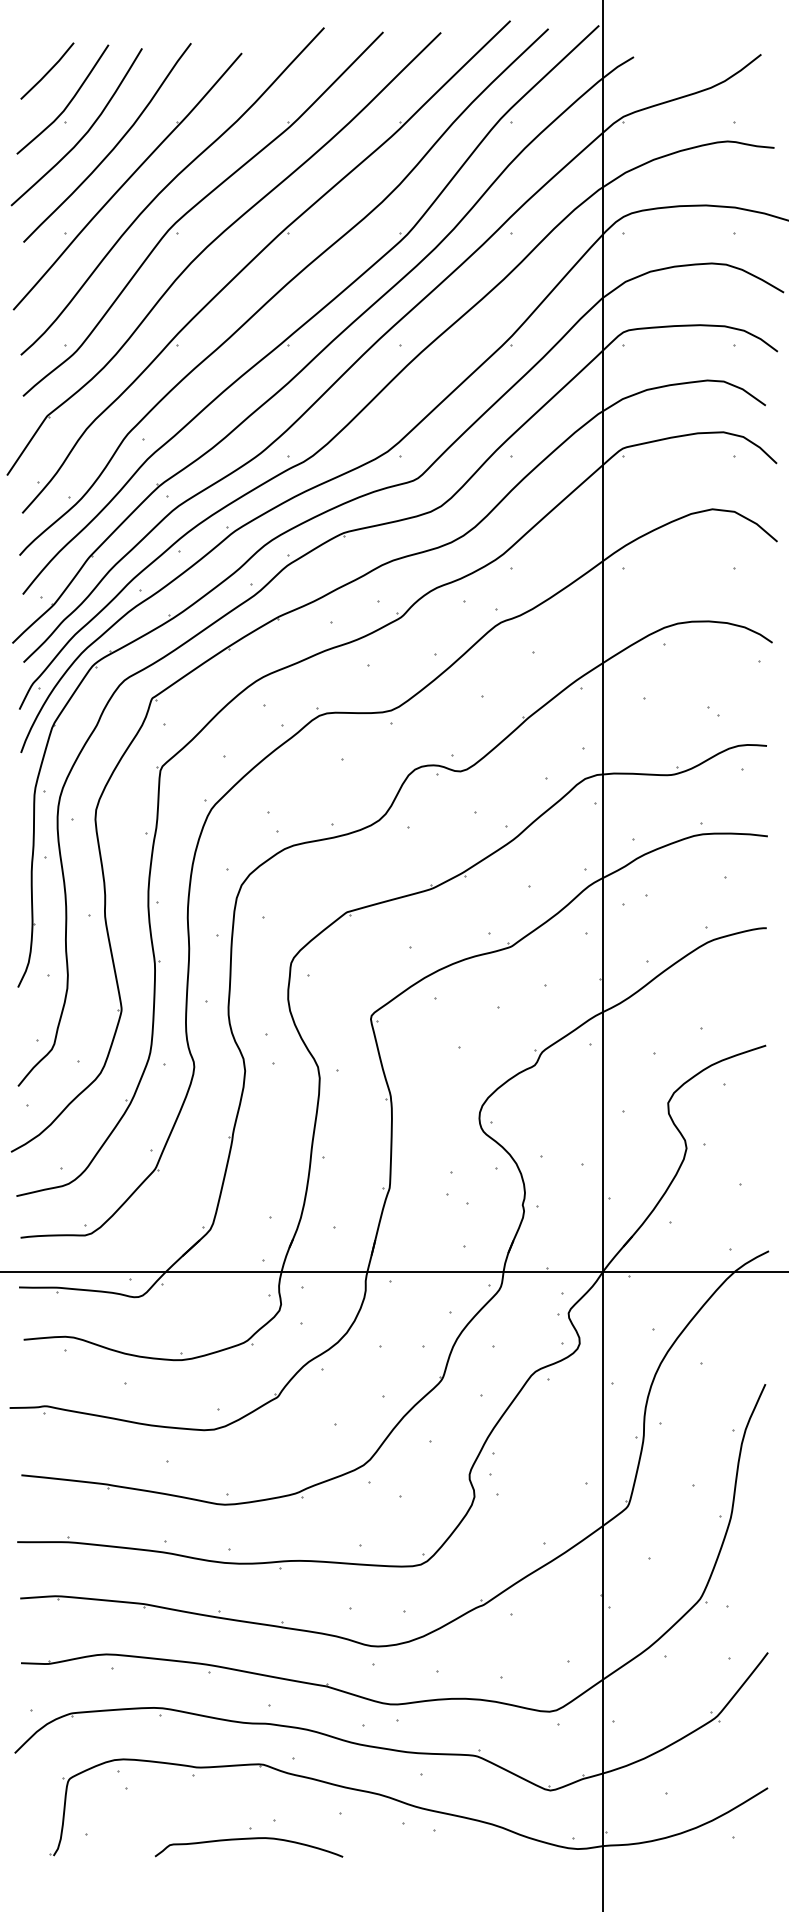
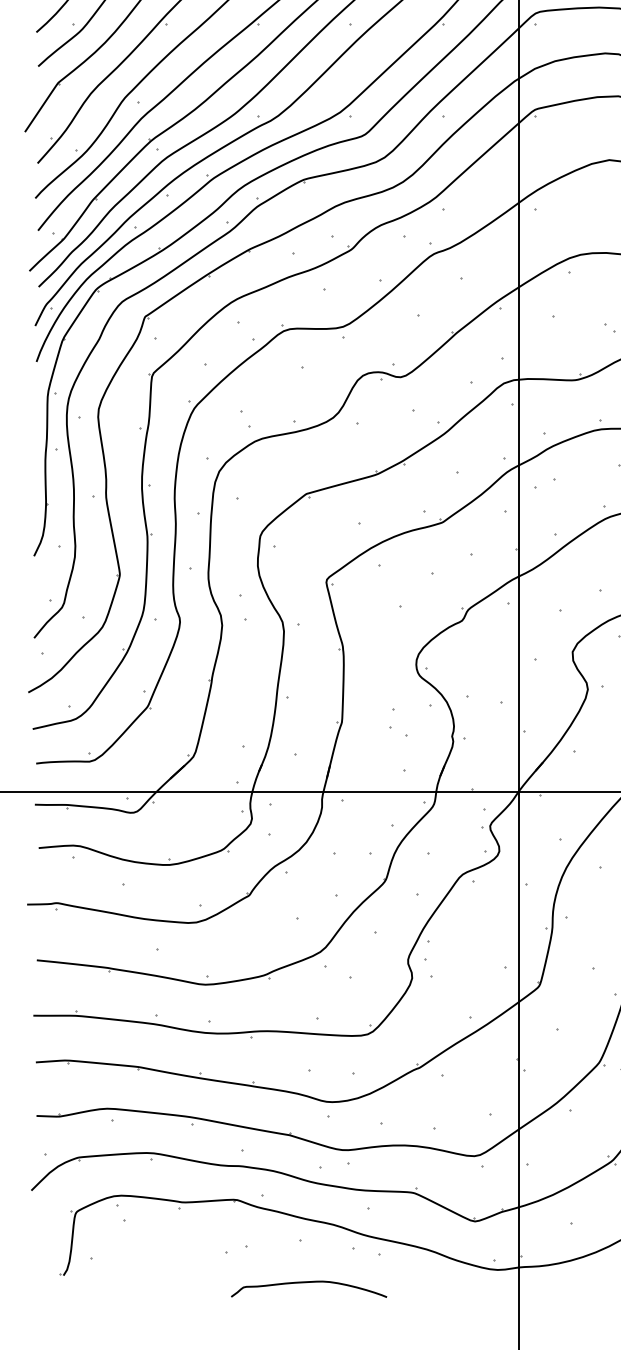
curve: (249, 1839) -> (309, 1282), moved

